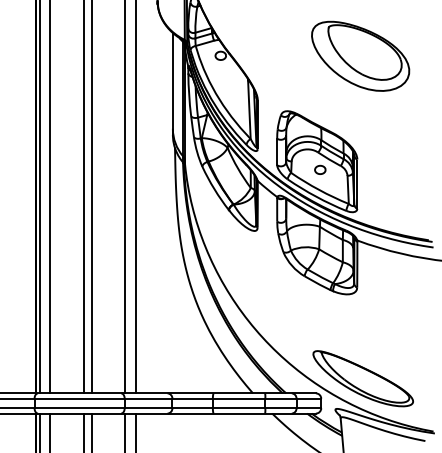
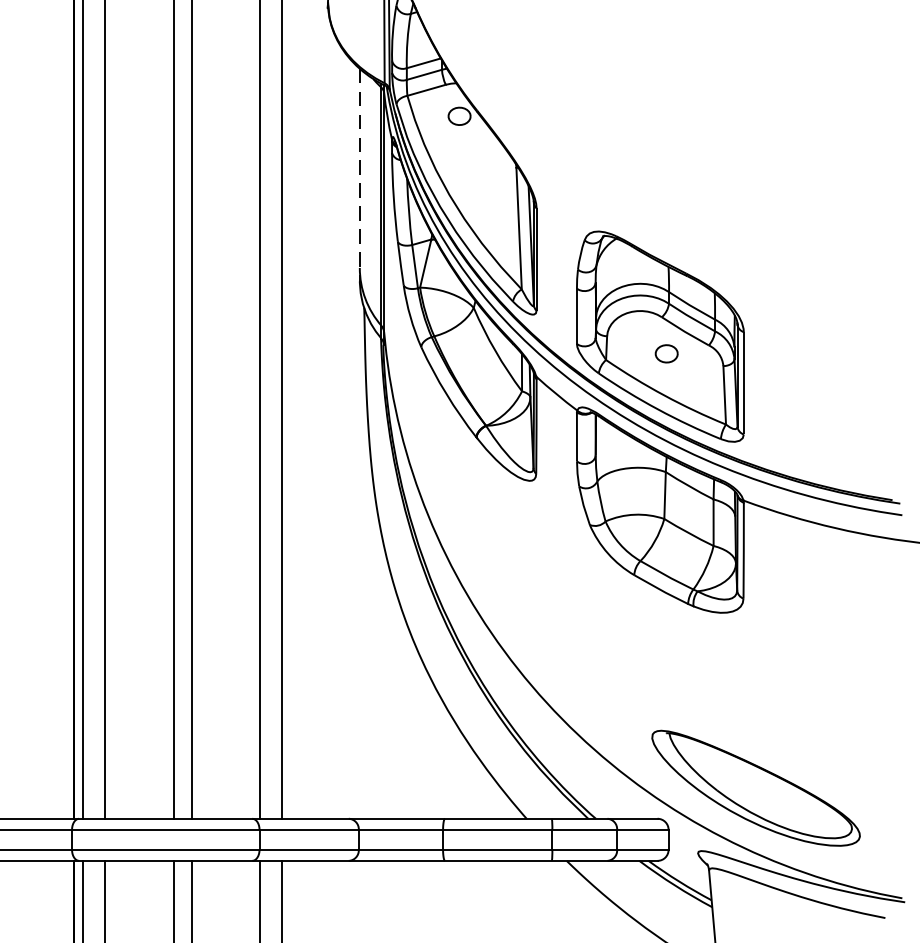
part: (360, 55) -> (750, 115), removed
line: (172, 83) -> (359, 173), solid -> dashed

